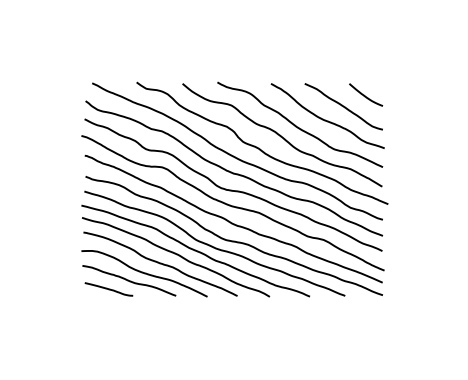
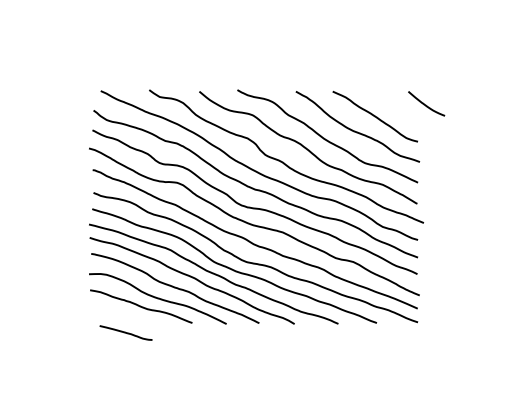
curve: (365, 95) -> (426, 104), moved
line: (108, 288) -> (125, 332), moved

